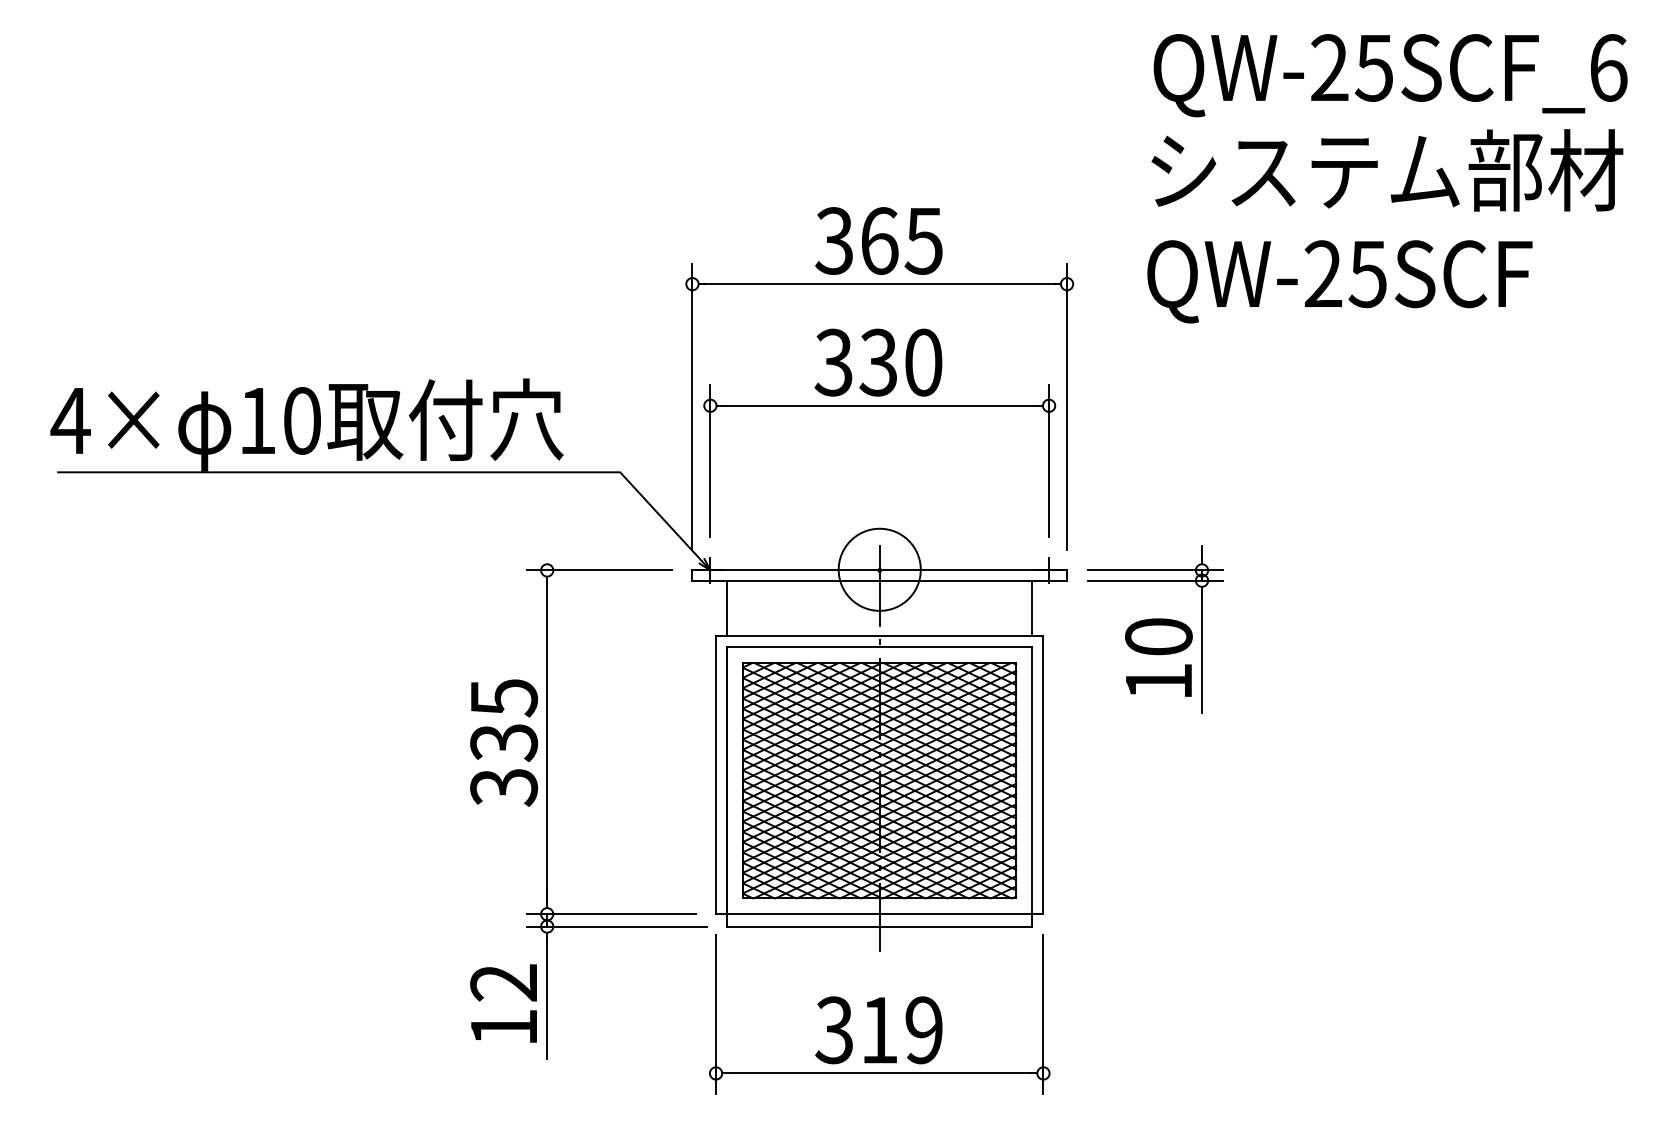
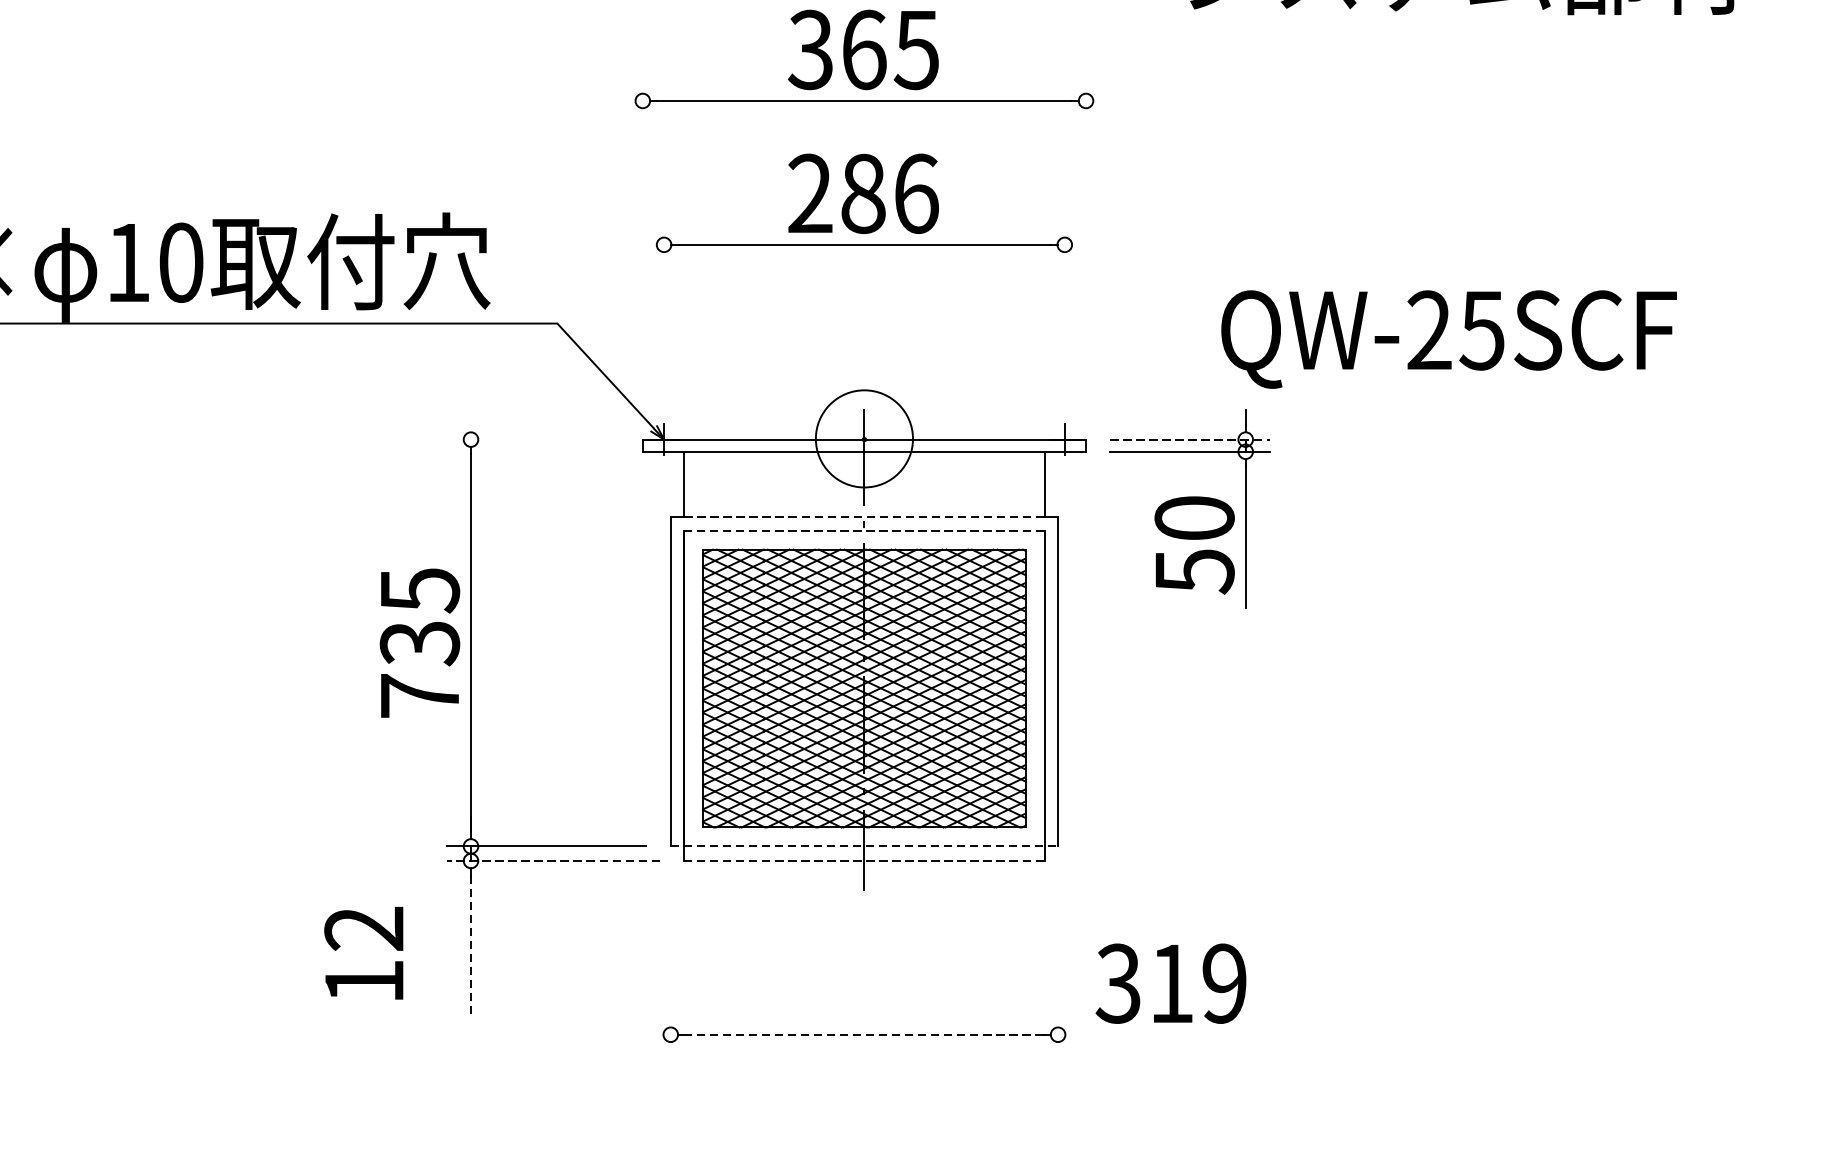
text: (1339, 281) -> (1448, 339), moved
text: (878, 362) -> (862, 193), 330 -> 286
line: (692, 406) -> (642, 245), removed
line: (1067, 406) -> (1086, 245), removed
line: (710, 461) -> (664, 310), removed
line: (1049, 461) -> (1065, 310), removed
line: (598, 570) -> (531, 439), removed
line: (1155, 570) -> (1190, 439), solid -> dashed
line: (879, 636) -> (864, 517), solid -> dashed
line: (880, 647) -> (865, 530), solid -> dashed
text: (1159, 682) -> (1195, 572), 10 -> 50
text: (504, 787) -> (420, 696), 335 -> 735
line: (879, 914) -> (864, 846), solid -> dashed
line: (616, 926) -> (552, 860), solid -> dashed
line: (880, 926) -> (865, 860), solid -> dashed
line: (547, 999) -> (471, 947), solid -> dashed
text: (503, 1003) -> (363, 953), moved
line: (716, 1013) -> (671, 963), removed
line: (1043, 1013) -> (1058, 963), removed
text: (878, 1030) -> (1170, 983), moved
line: (879, 1073) -> (864, 1034), solid -> dashed

